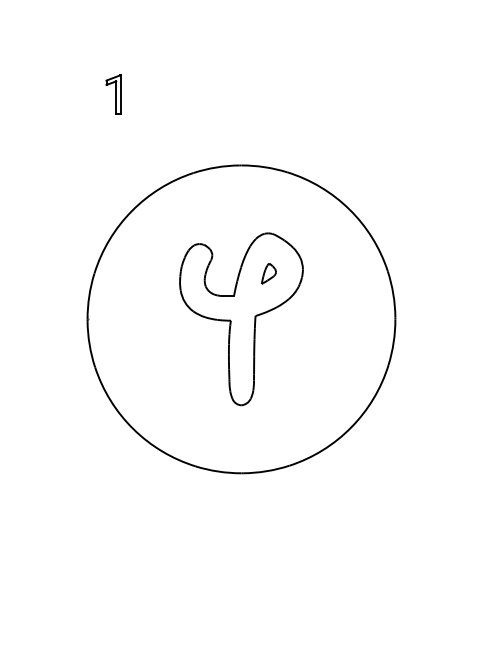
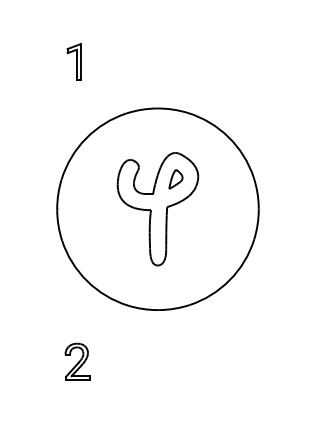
part: (112, 93) -> (73, 61), size x1.43
part: (268, 273) -> (175, 179), size x1.43
part: (118, 551) -> (77, 361), added

